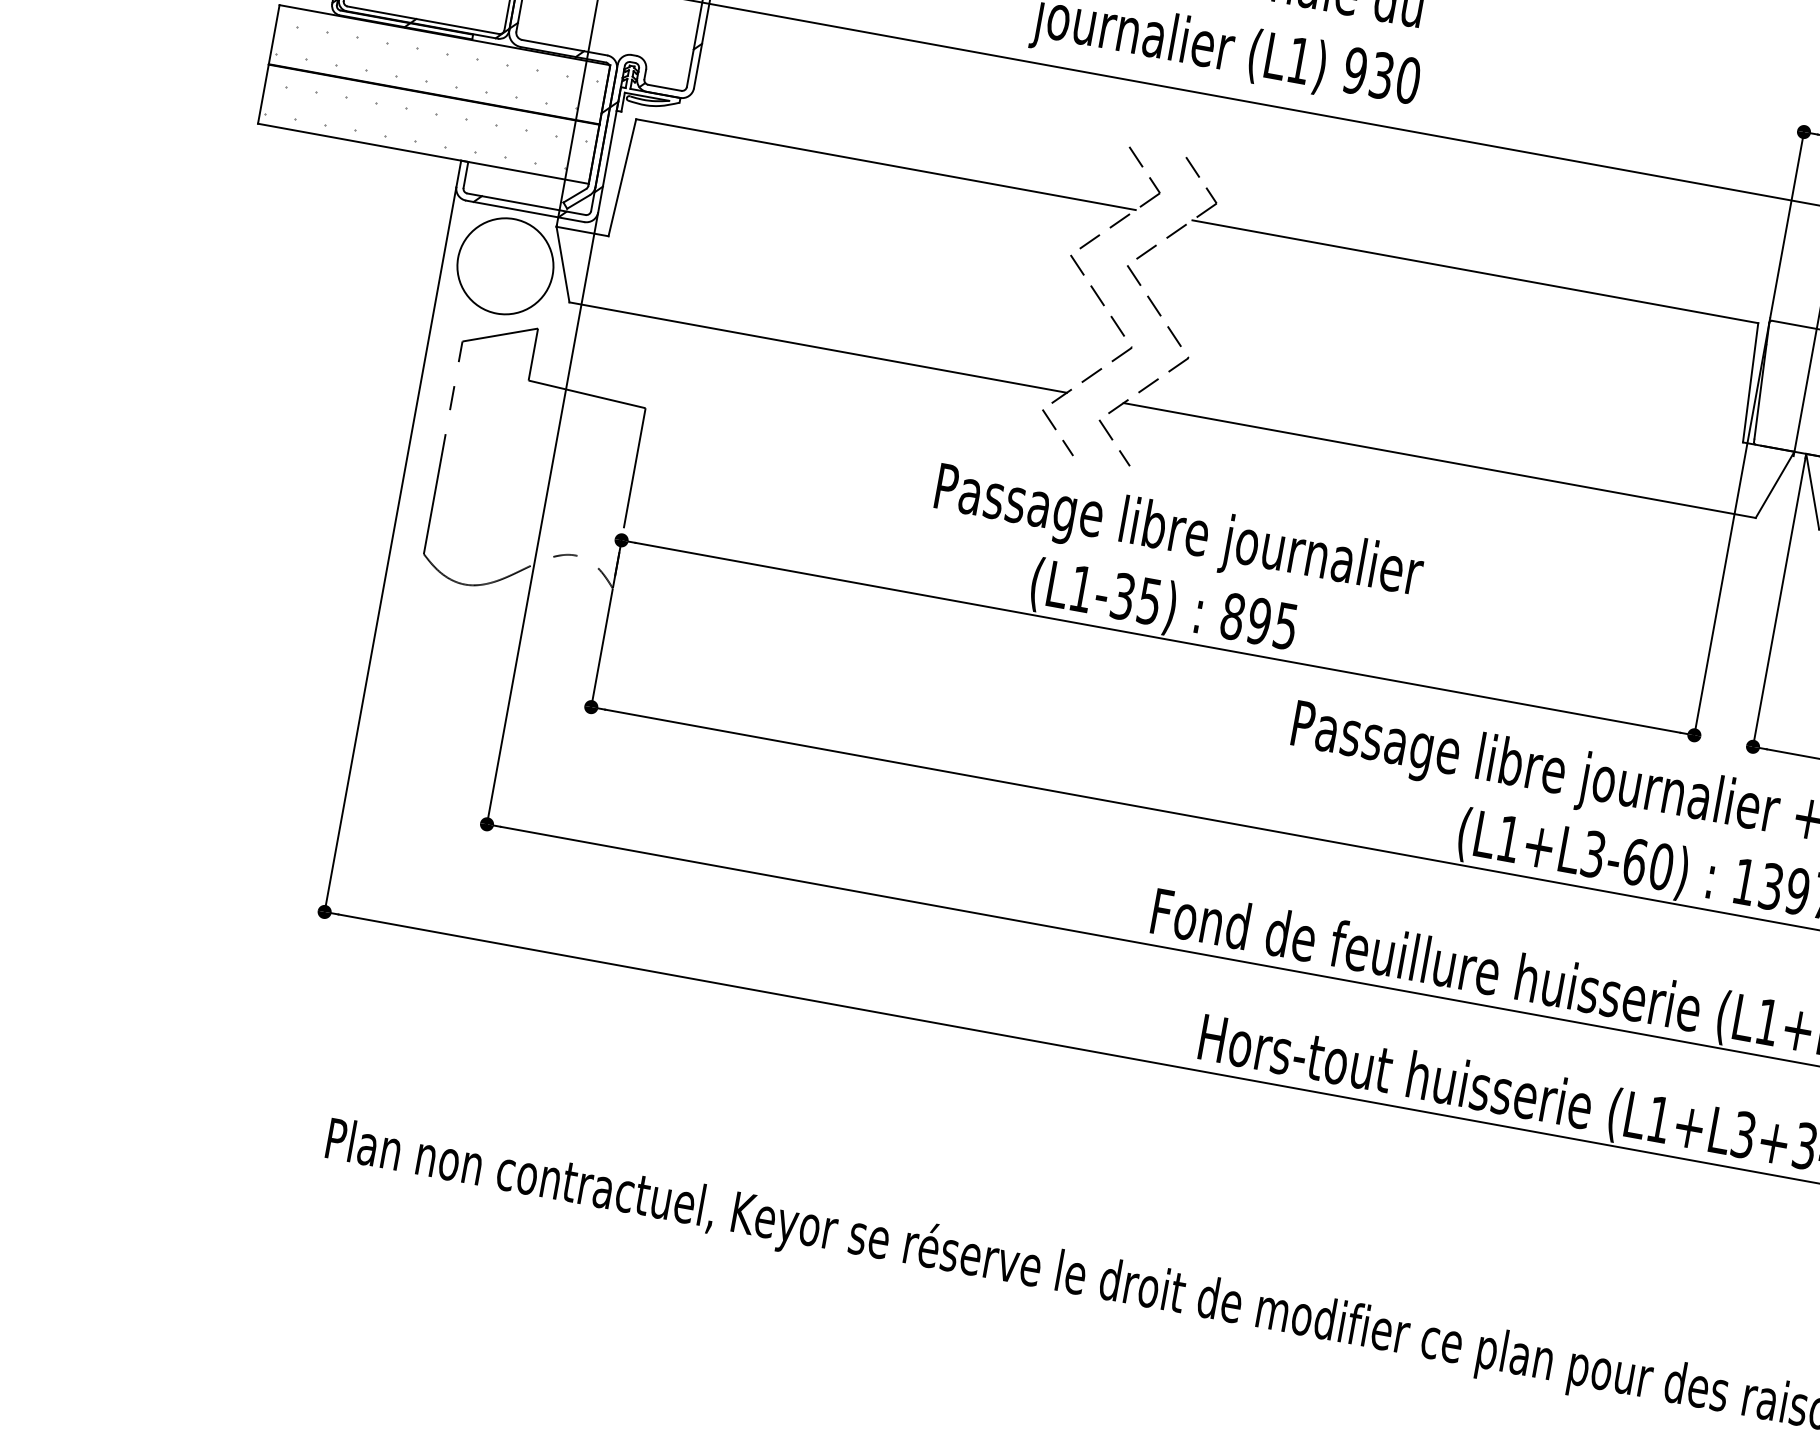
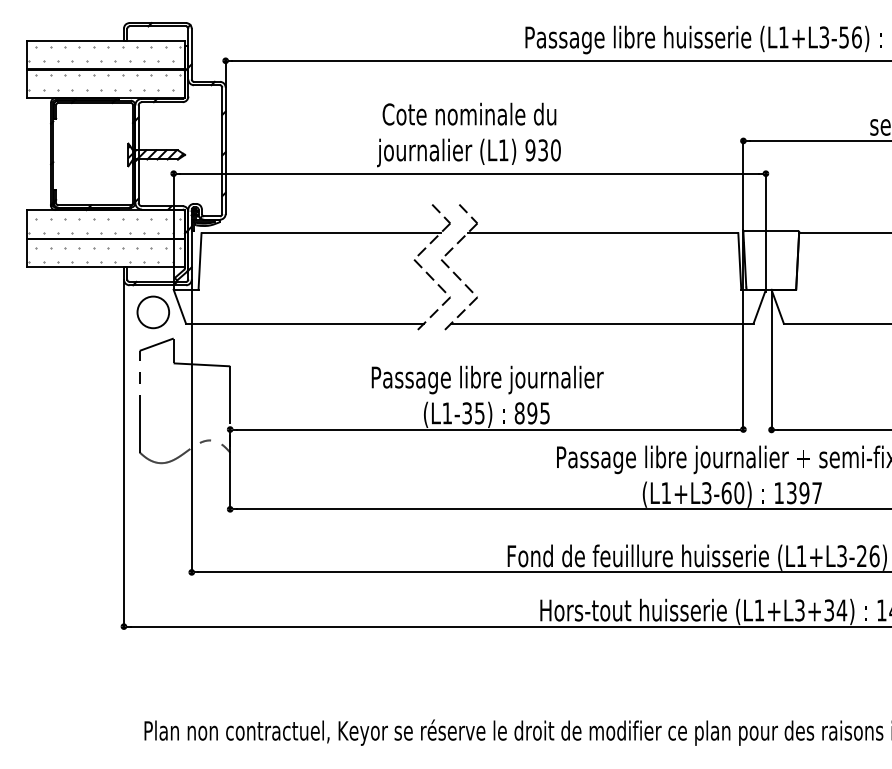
circle: (503, 266) -> (152, 312), size x0.7
line: (1058, 431) -> (423, 342), removed
line: (1115, 442) -> (450, 342), removed

